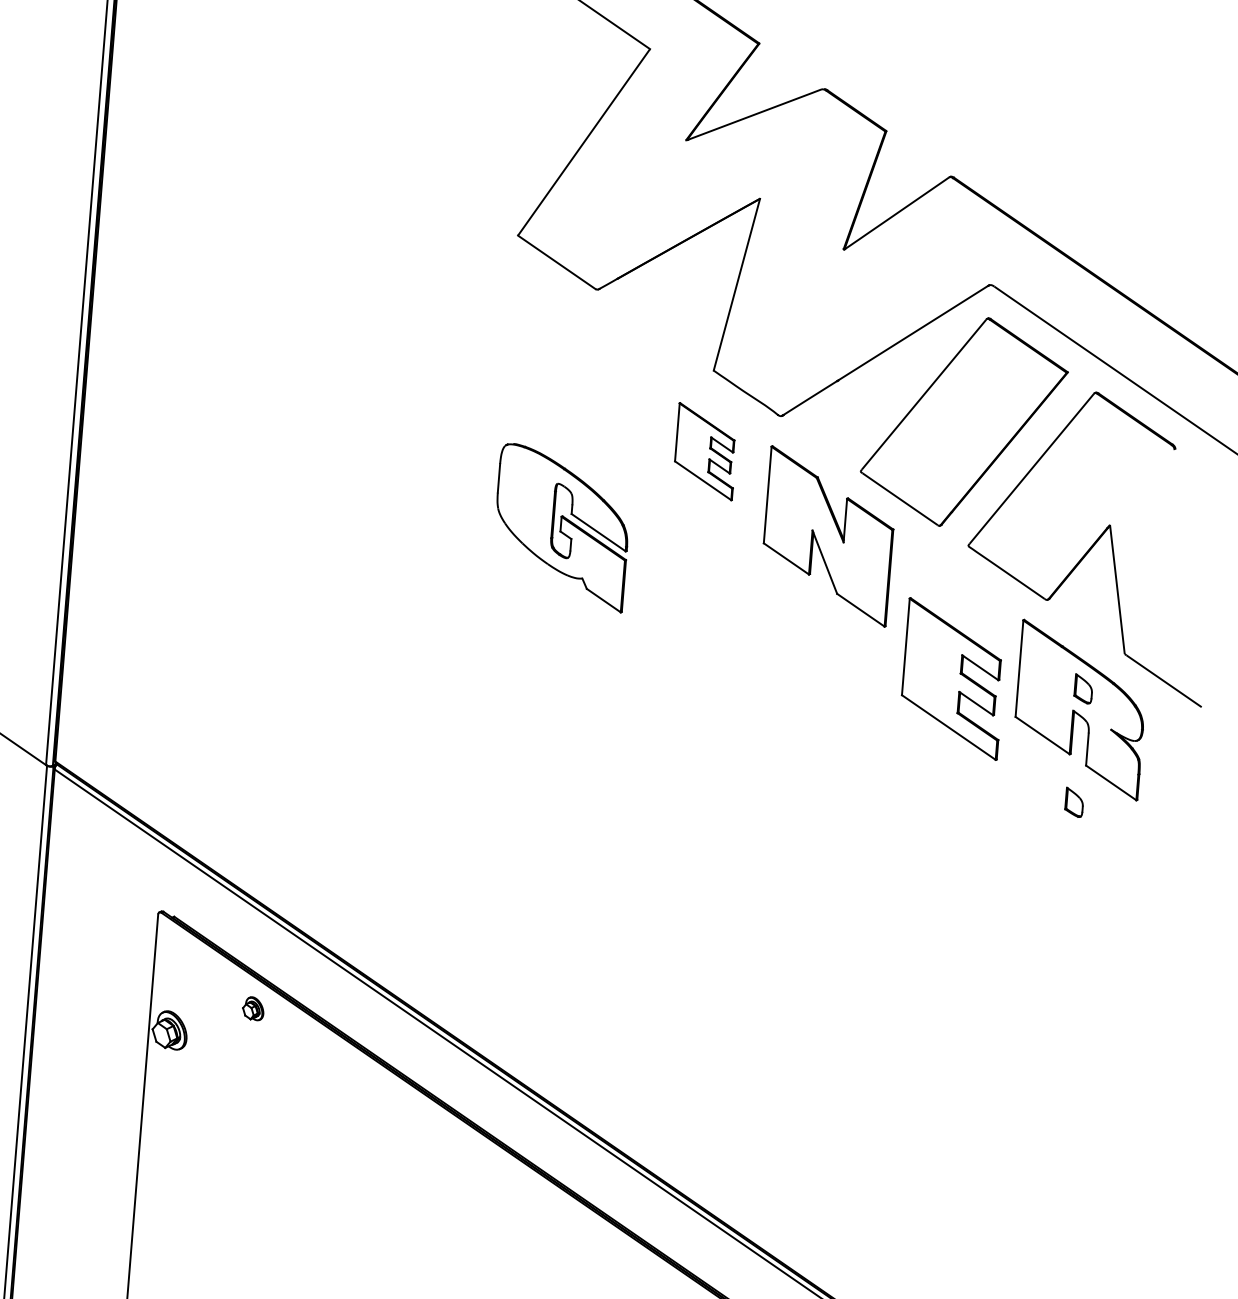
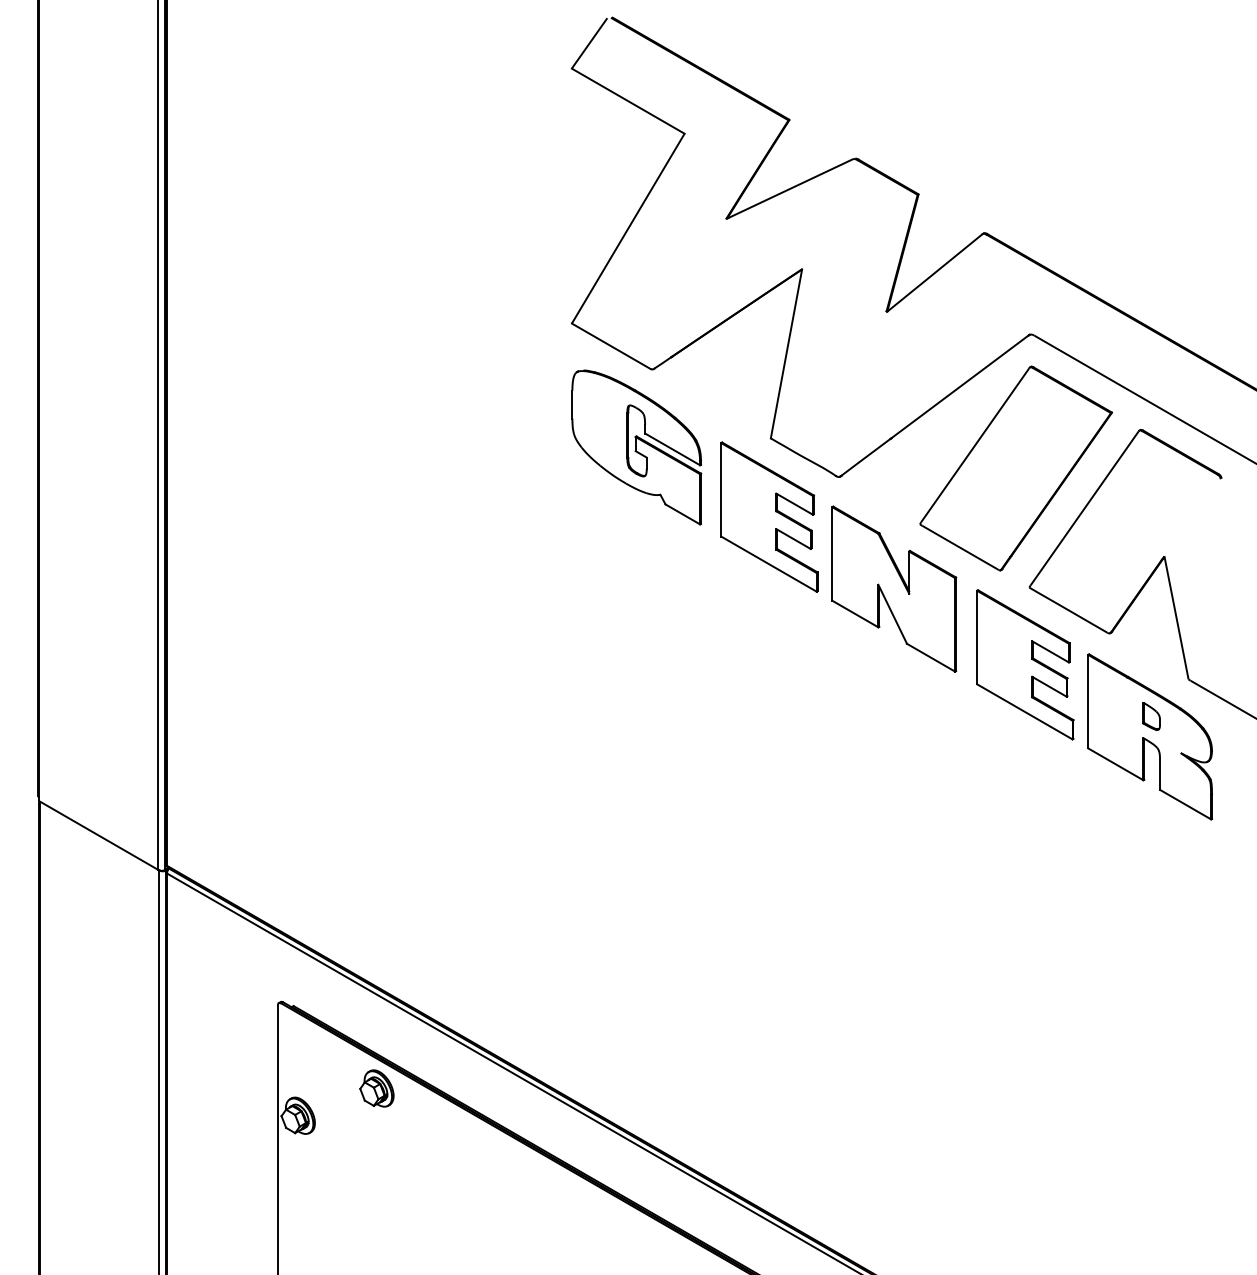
part: (705, 451) -> (769, 516), size x1.67
part: (561, 527) -> (636, 447), moved
part: (953, 678) -> (1025, 664), moved
part: (1074, 802) -> (1151, 826), removed
part: (252, 1008) -> (376, 1088), size x1.67

